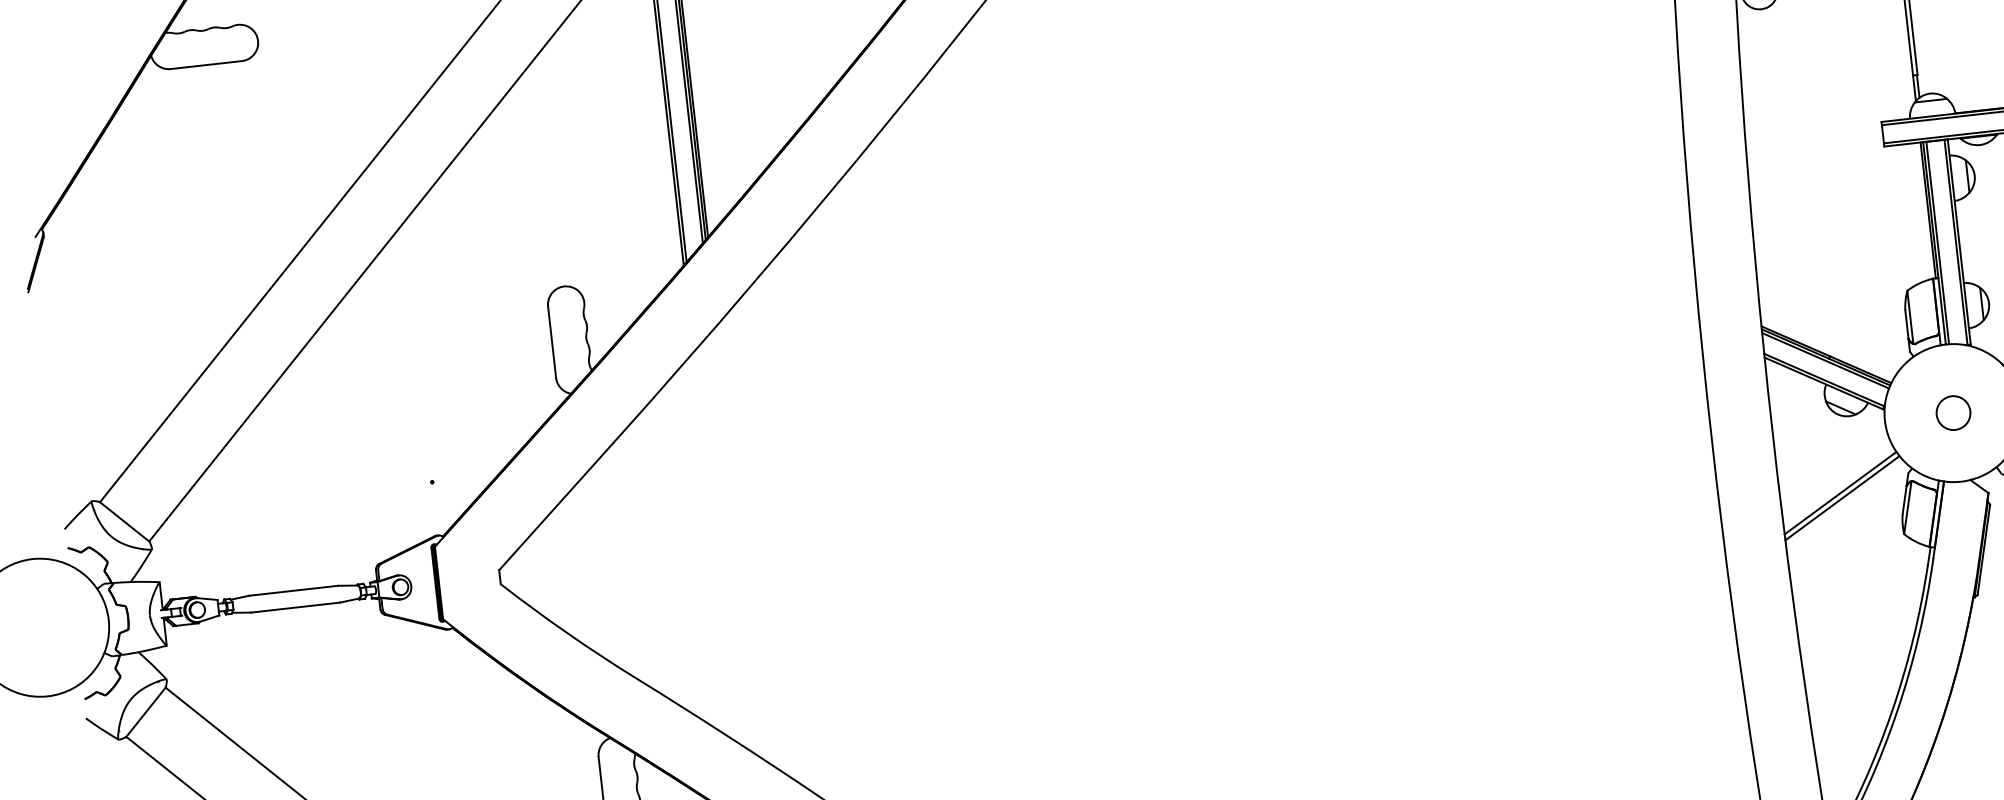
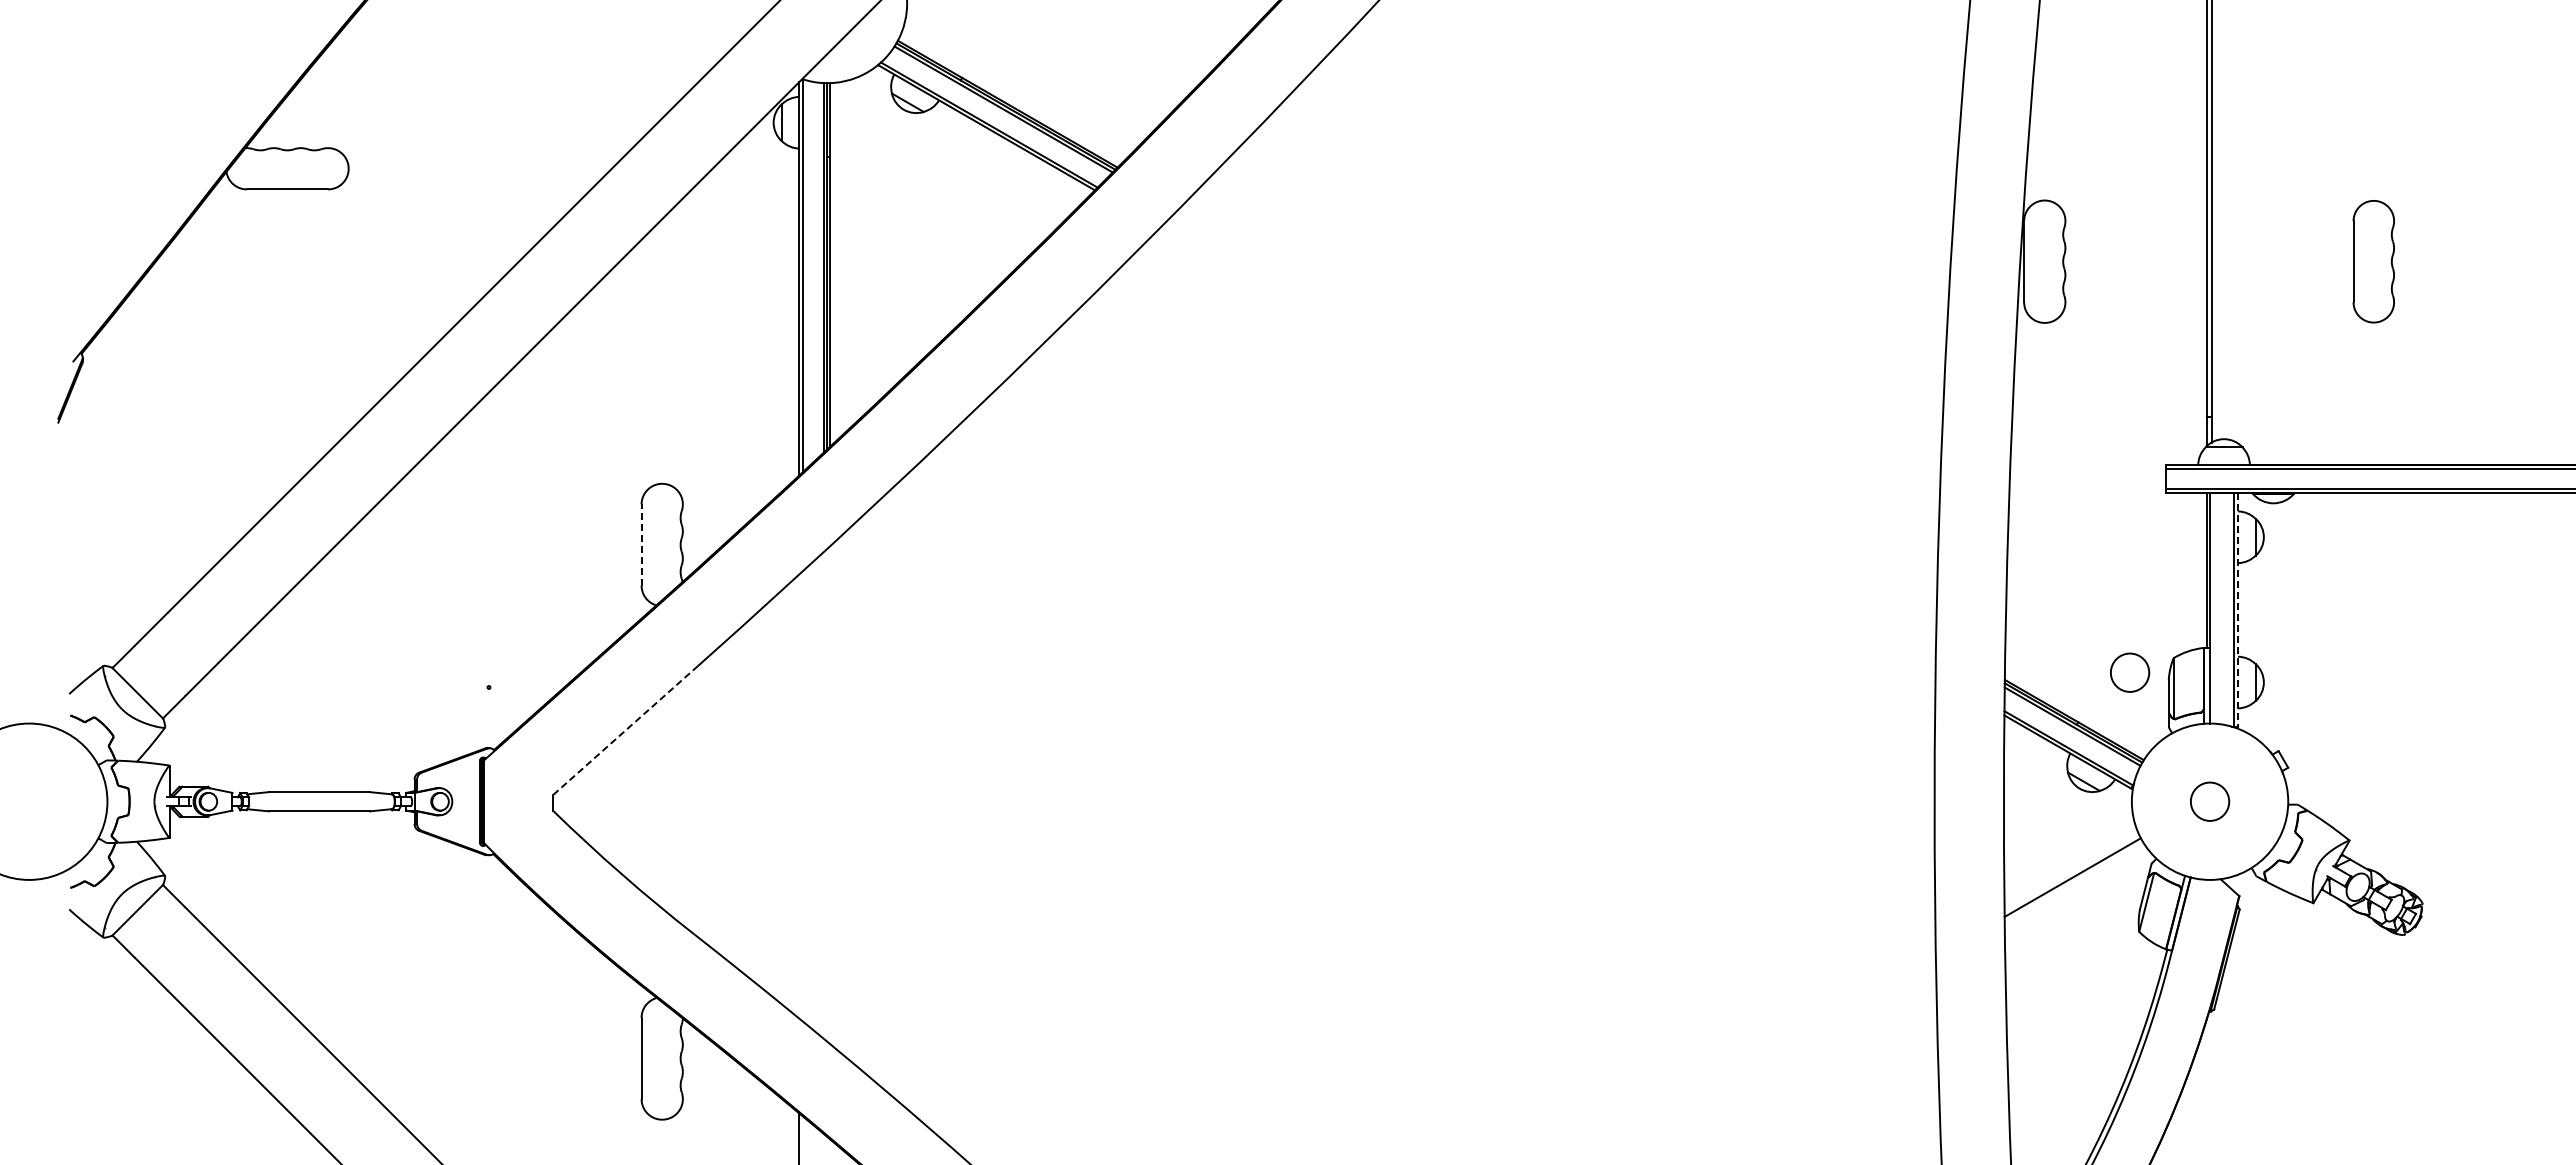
line: (1959, 241) -> (2238, 609), solid -> dashed
line: (1937, 243) -> (2213, 608), removed
circle: (1871, 307) -> (2130, 672), added
line: (552, 342) -> (641, 545), solid -> dashed
line: (1841, 498) -> (2073, 883), removed
line: (556, 506) -> (625, 730), solid -> dashed

